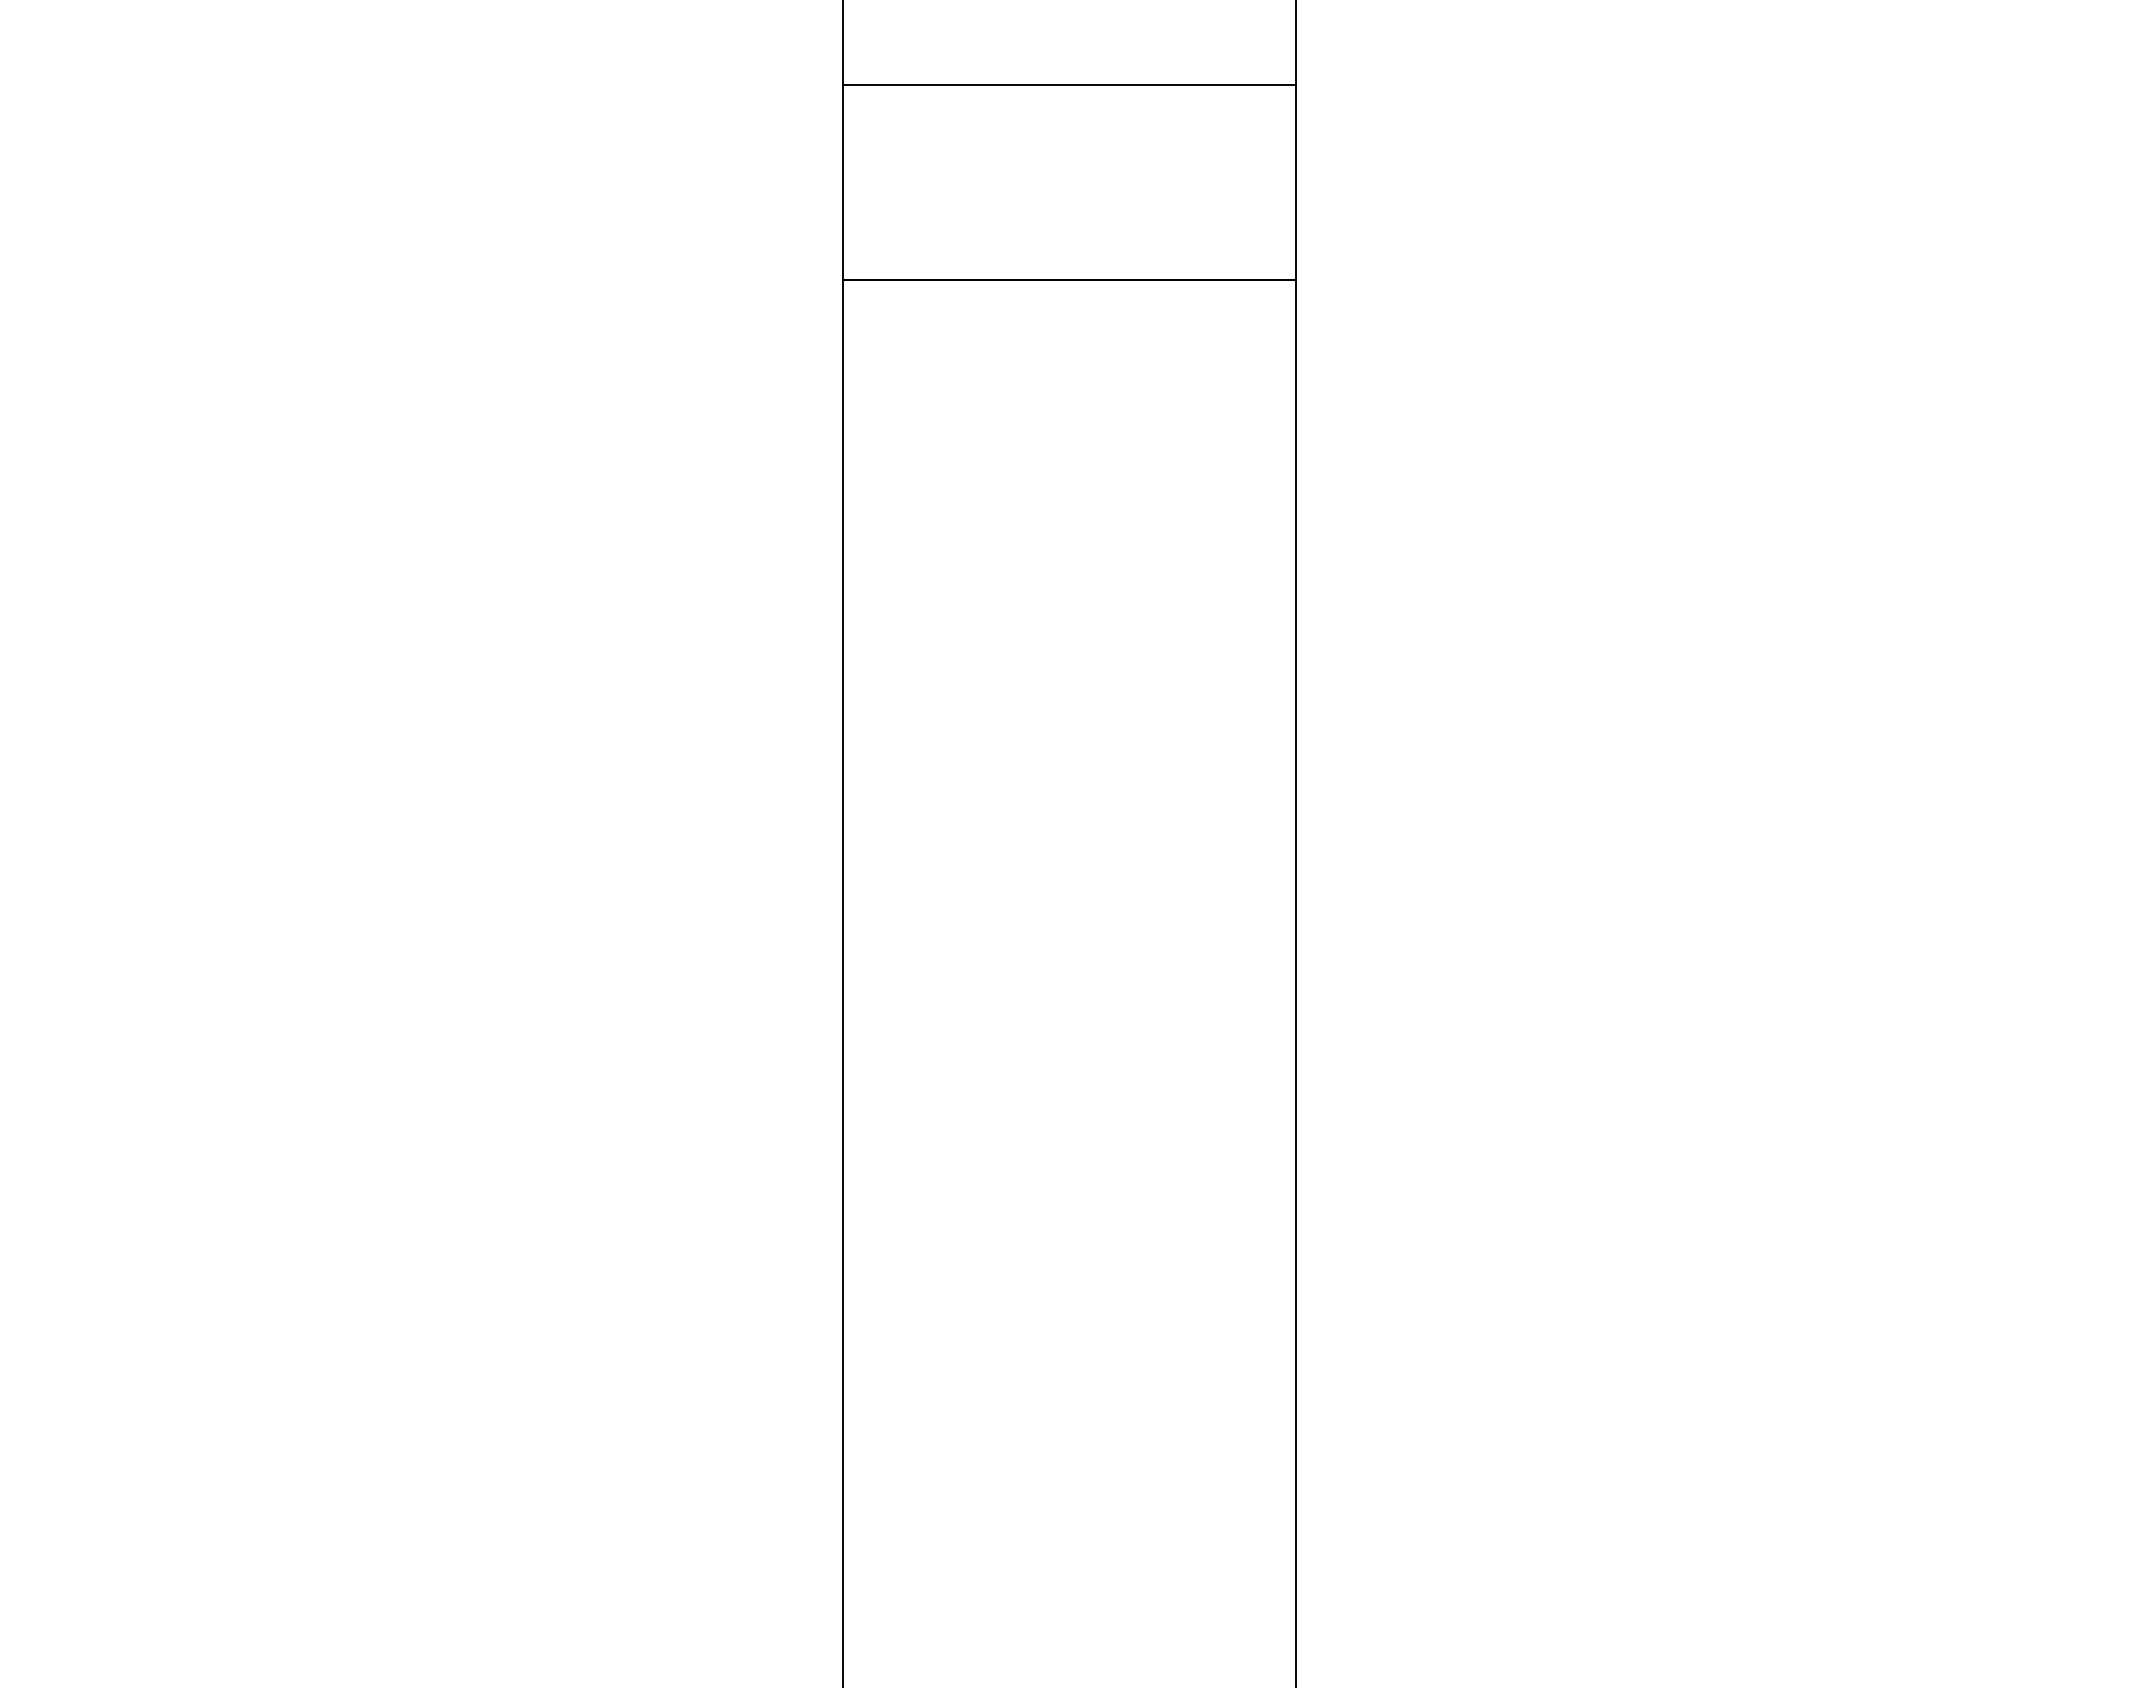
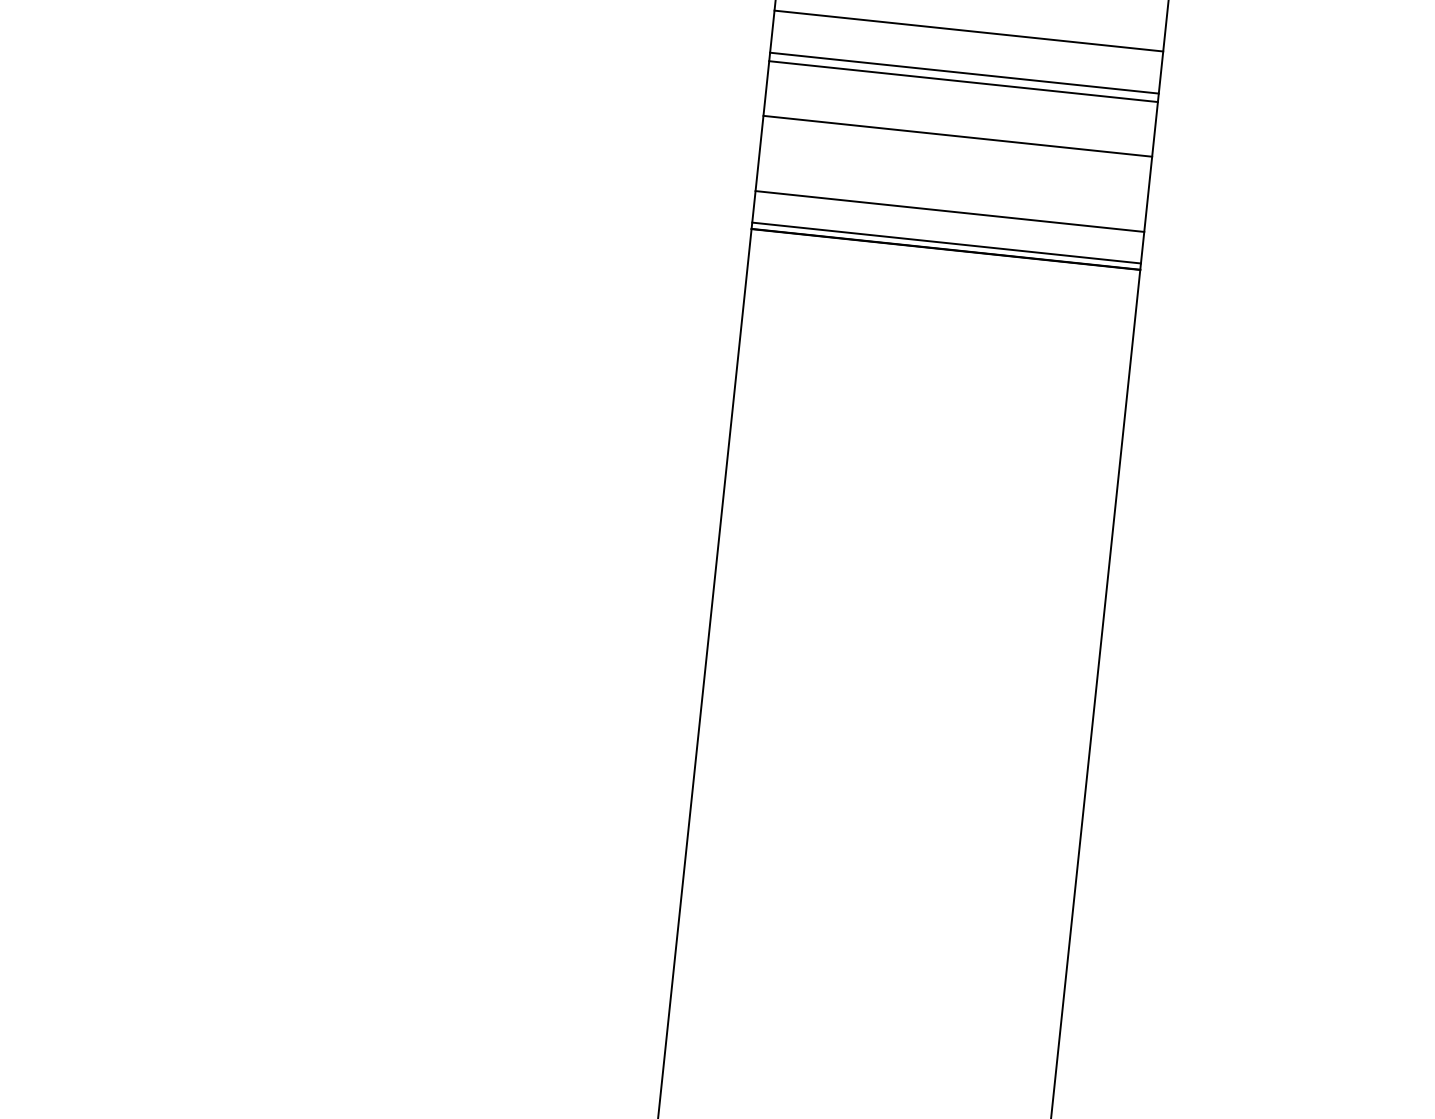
line: (1069, 25) -> (968, 30), added
line: (1069, 74) -> (964, 73), added
line: (1069, 148) -> (957, 136), added
line: (1069, 235) -> (949, 211), added
line: (1069, 272) -> (946, 243), added

